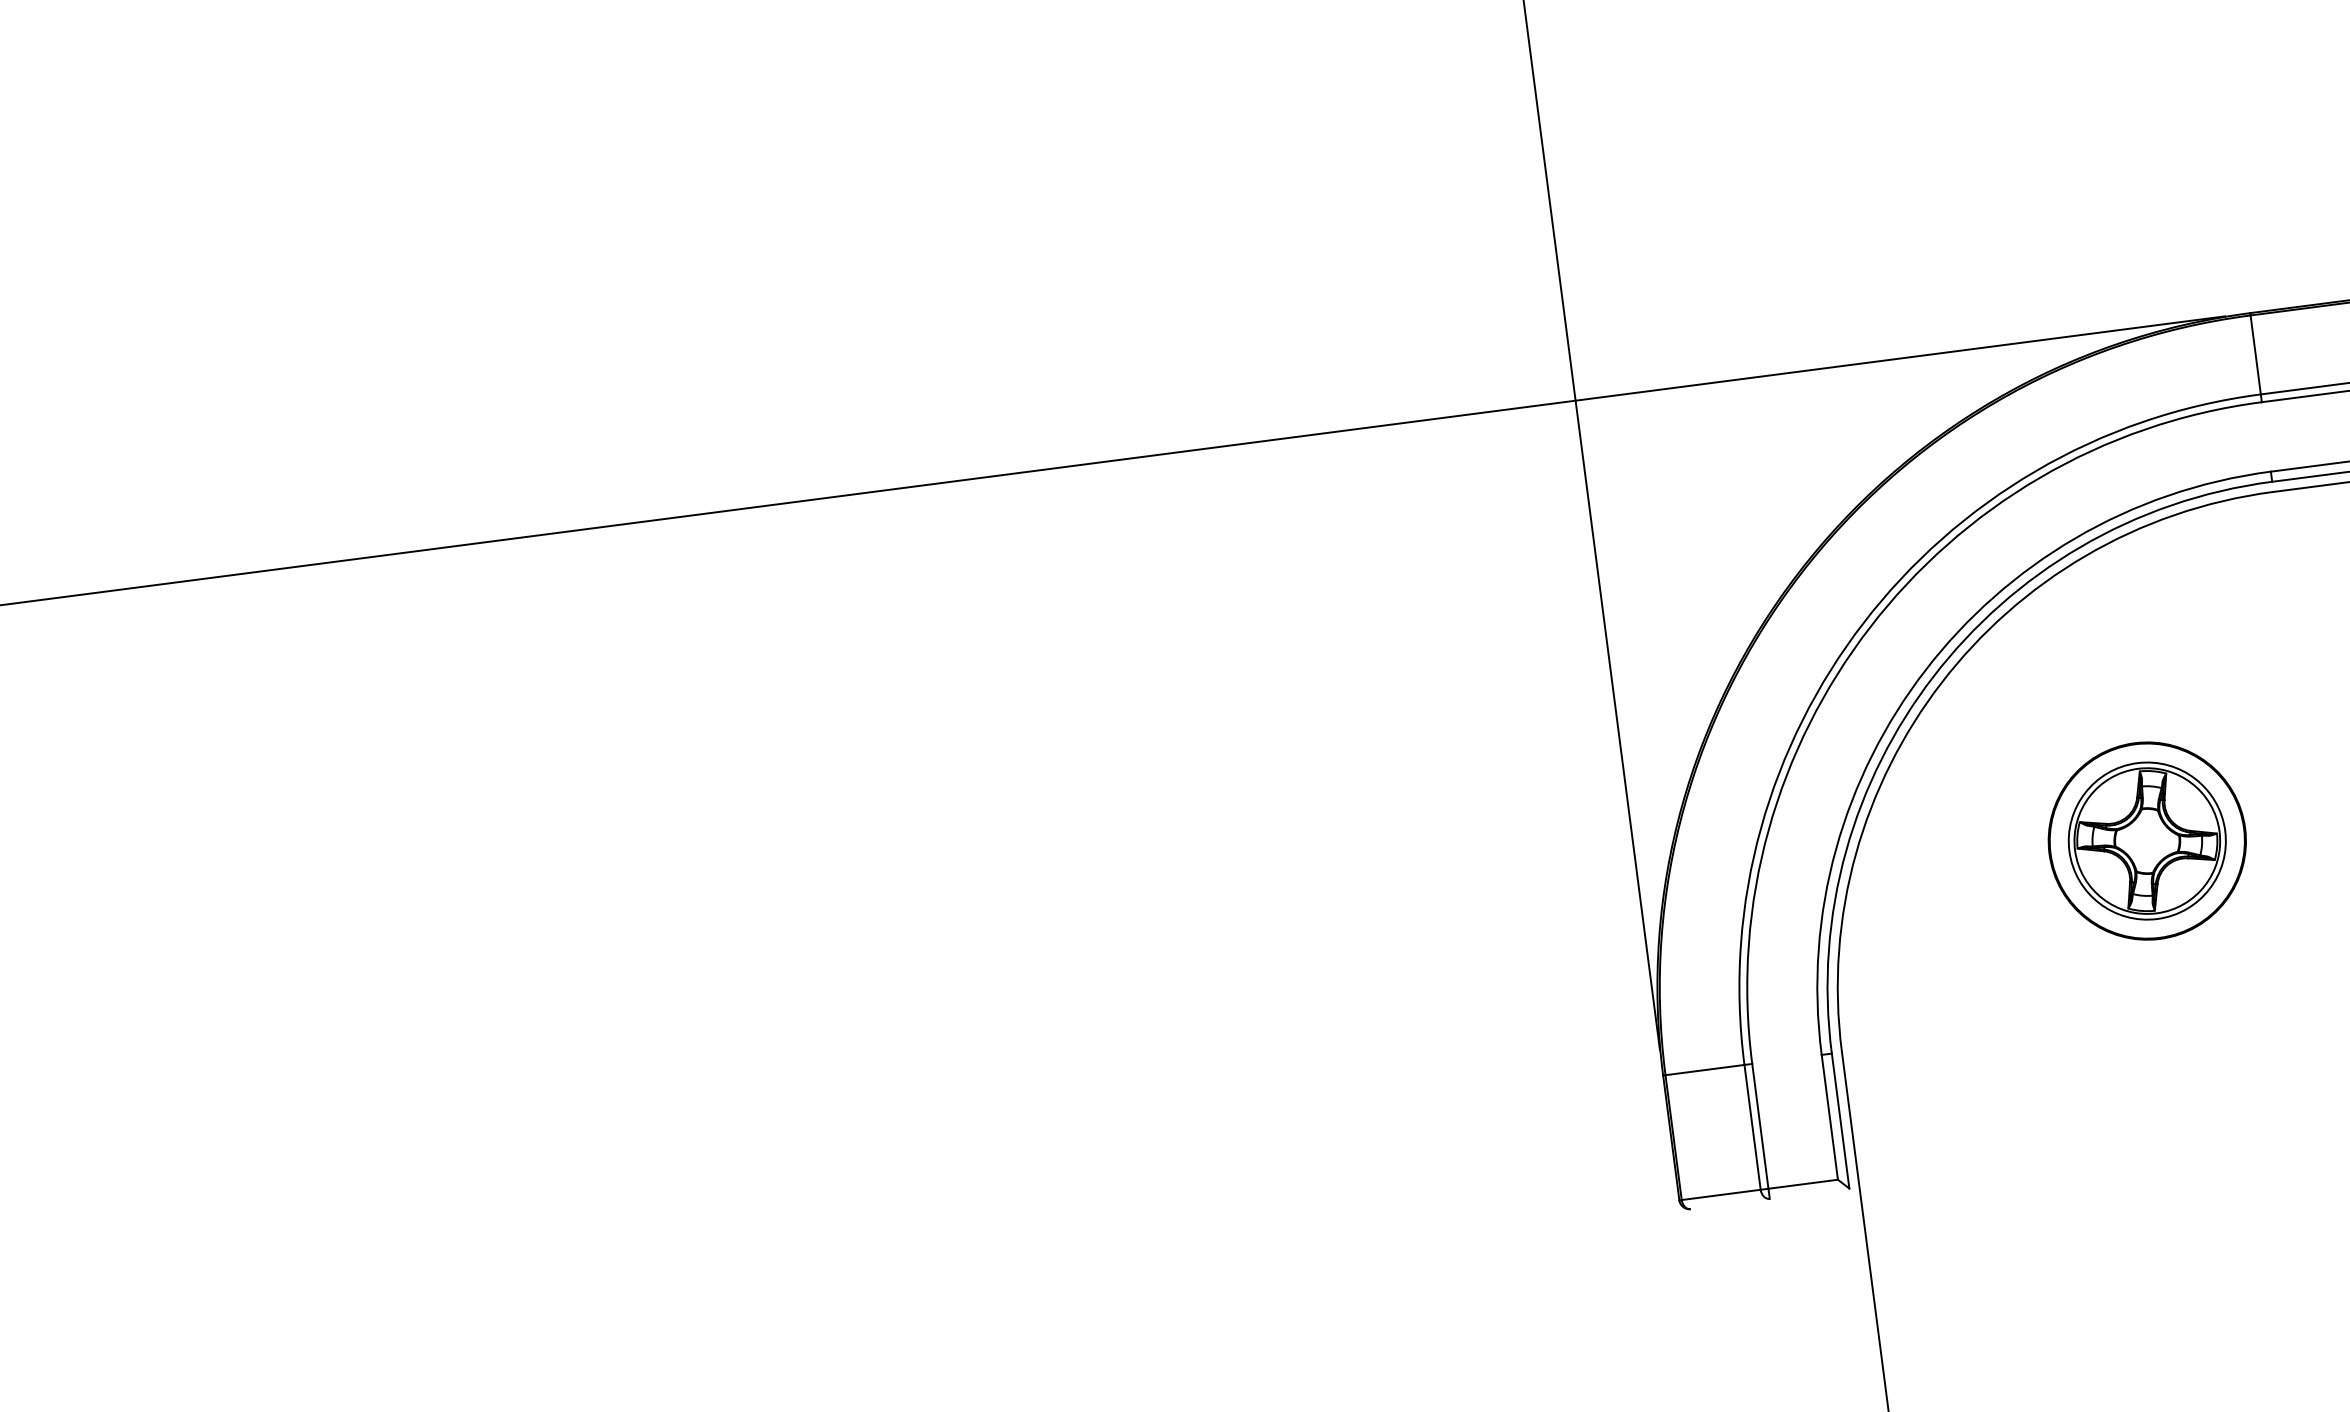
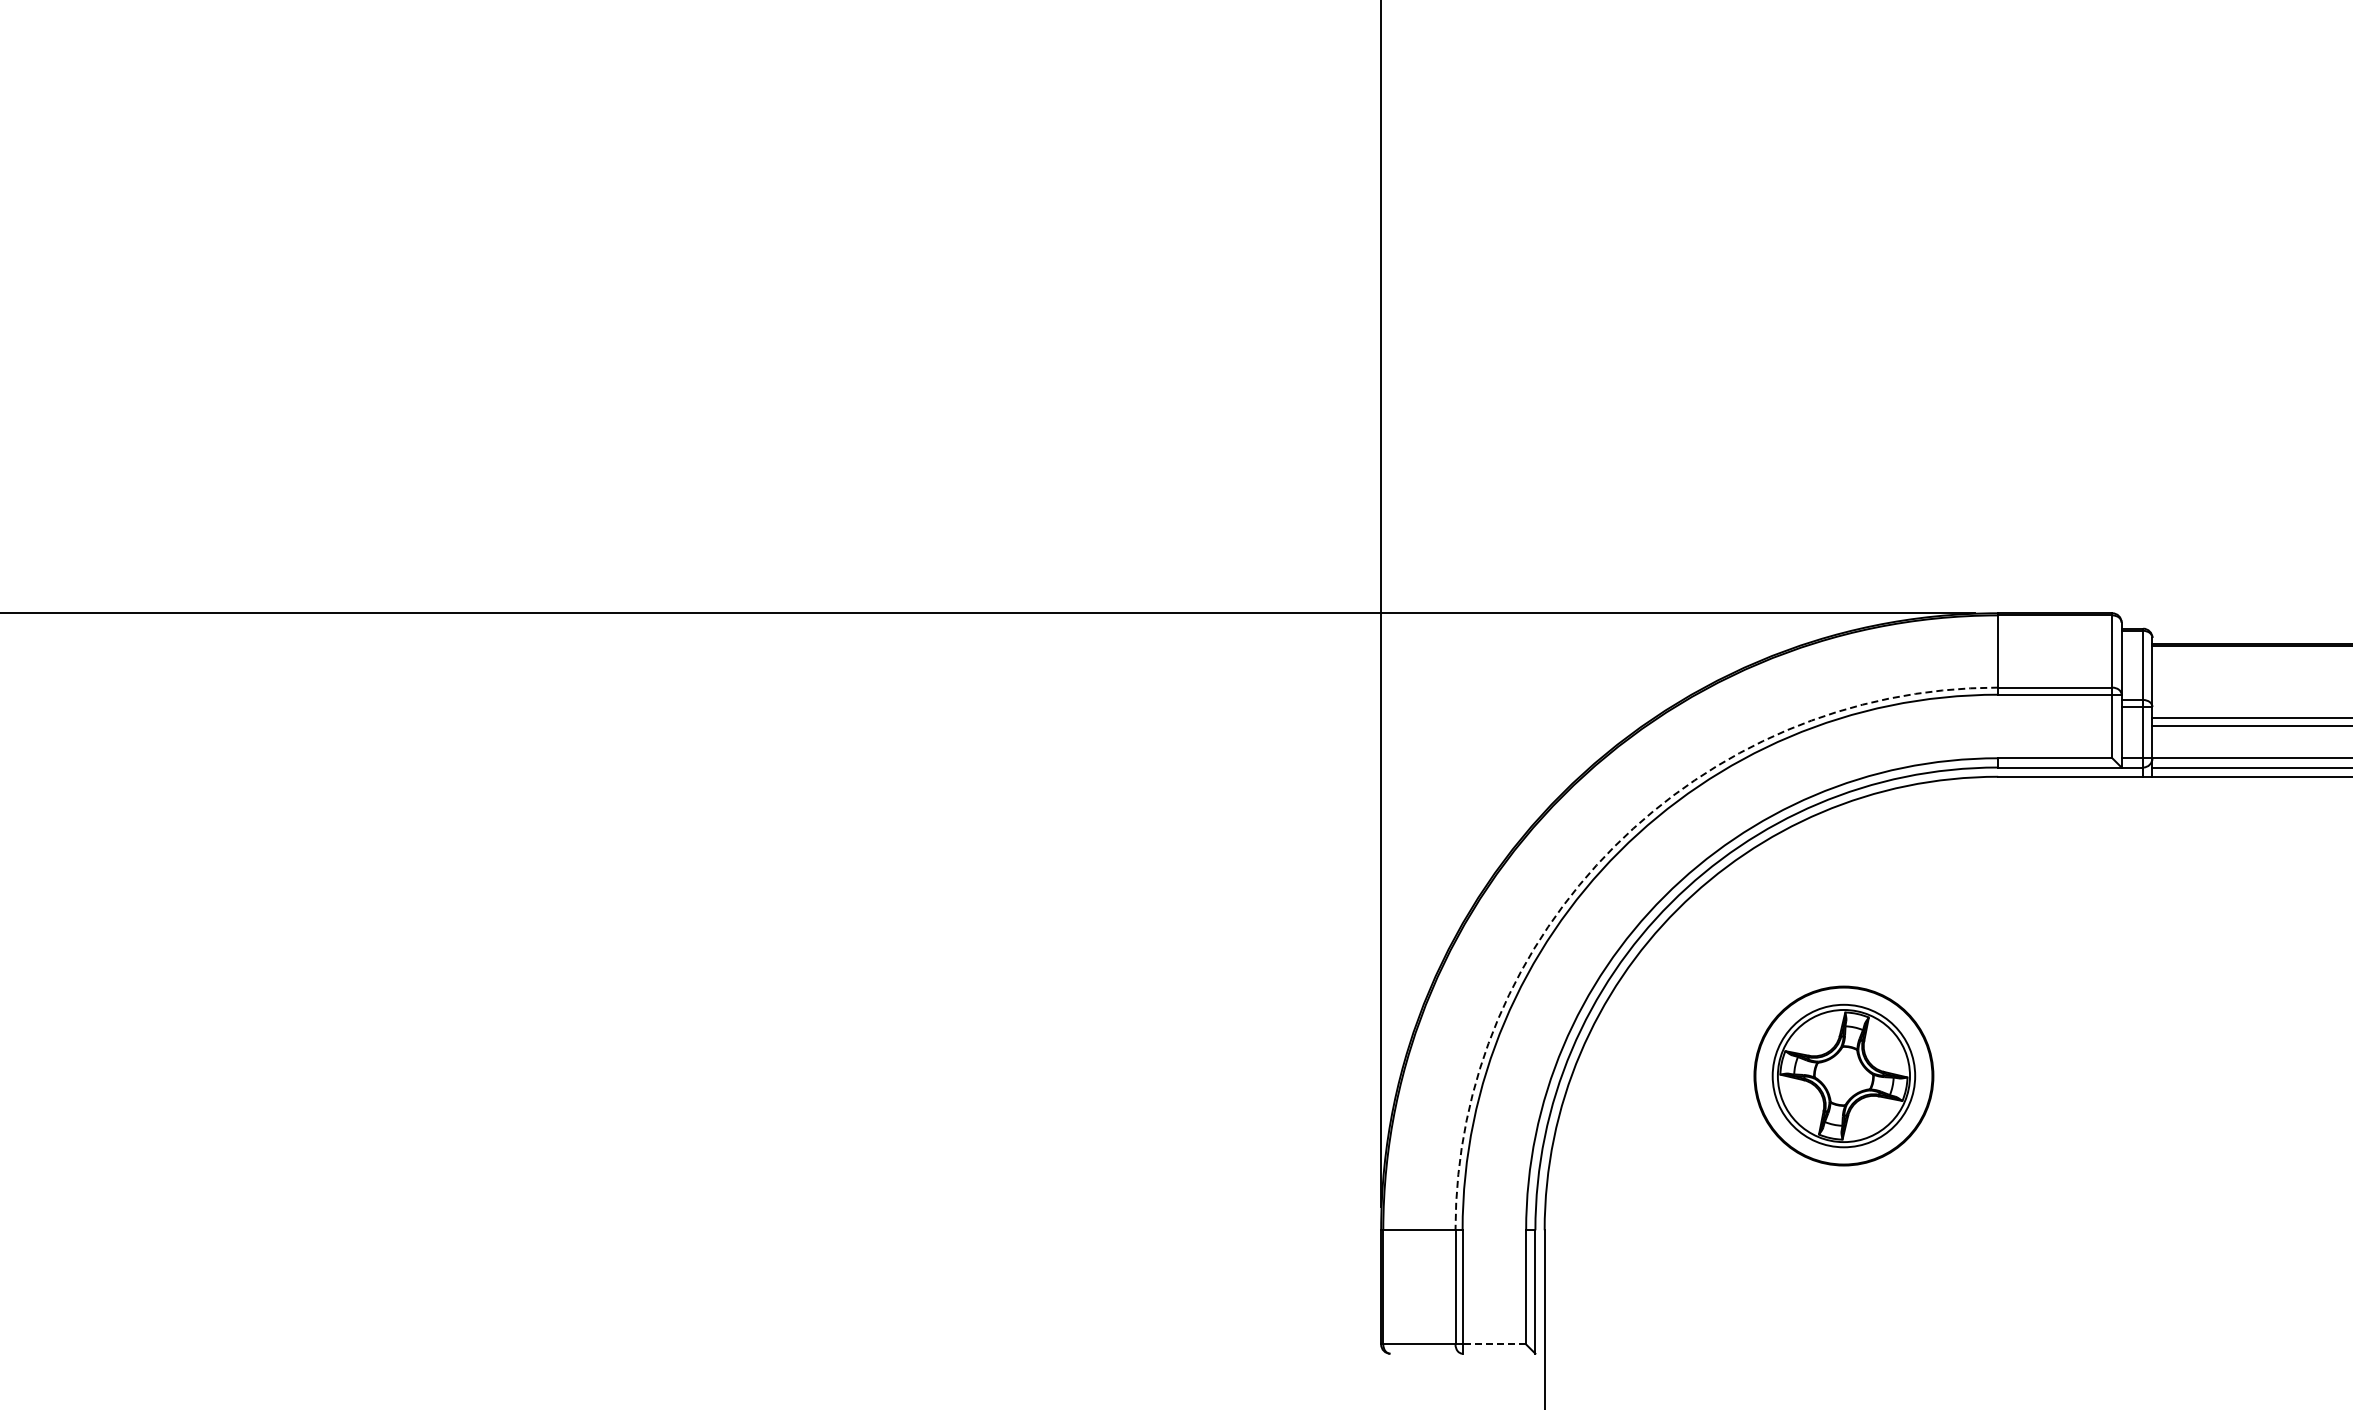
arc: (1863, 622) -> (1614, 846), solid -> dashed
line: (1803, 1184) -> (1494, 1344), solid -> dashed

